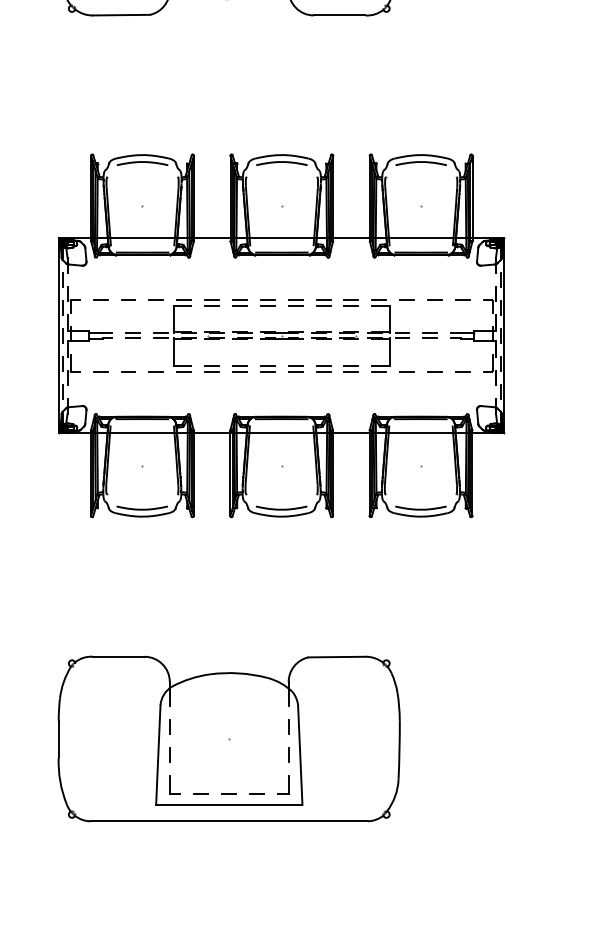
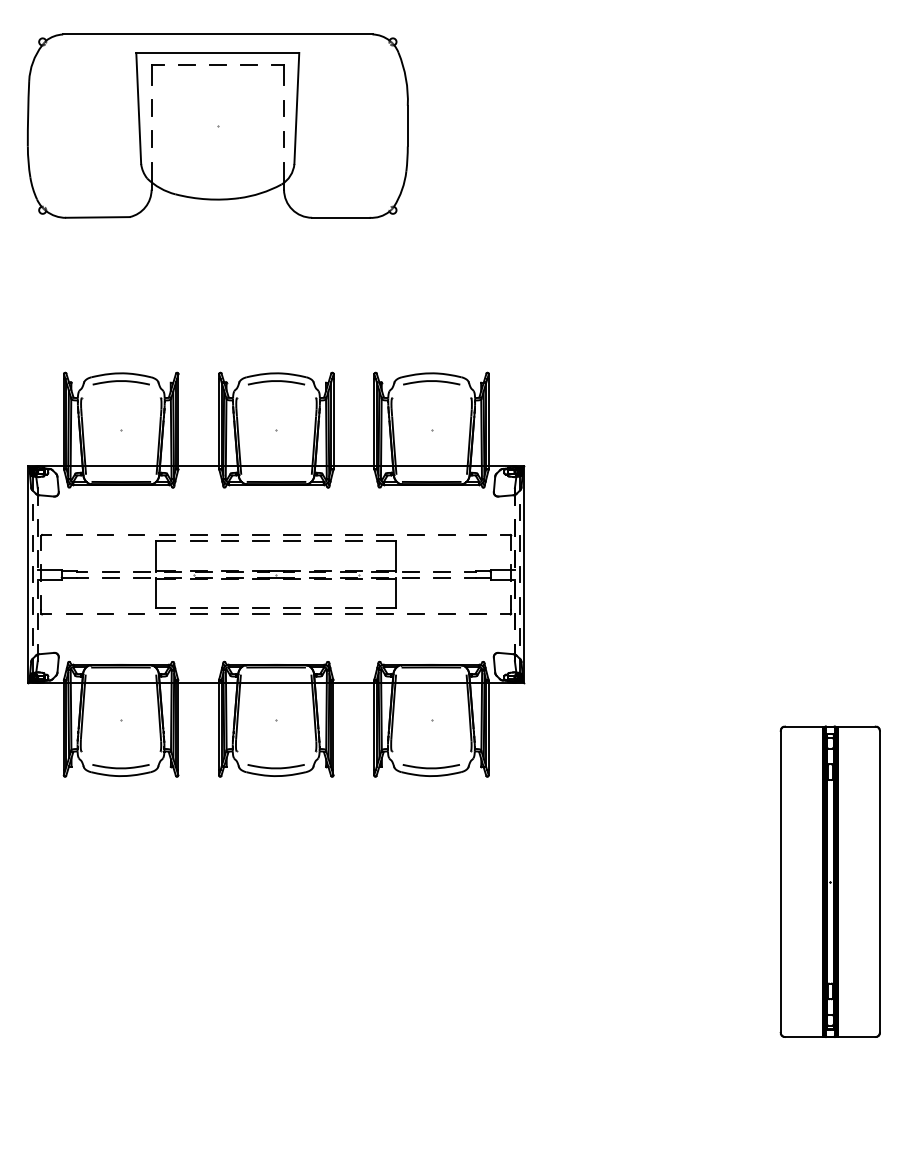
part: (228, 738) -> (217, 1023), removed

